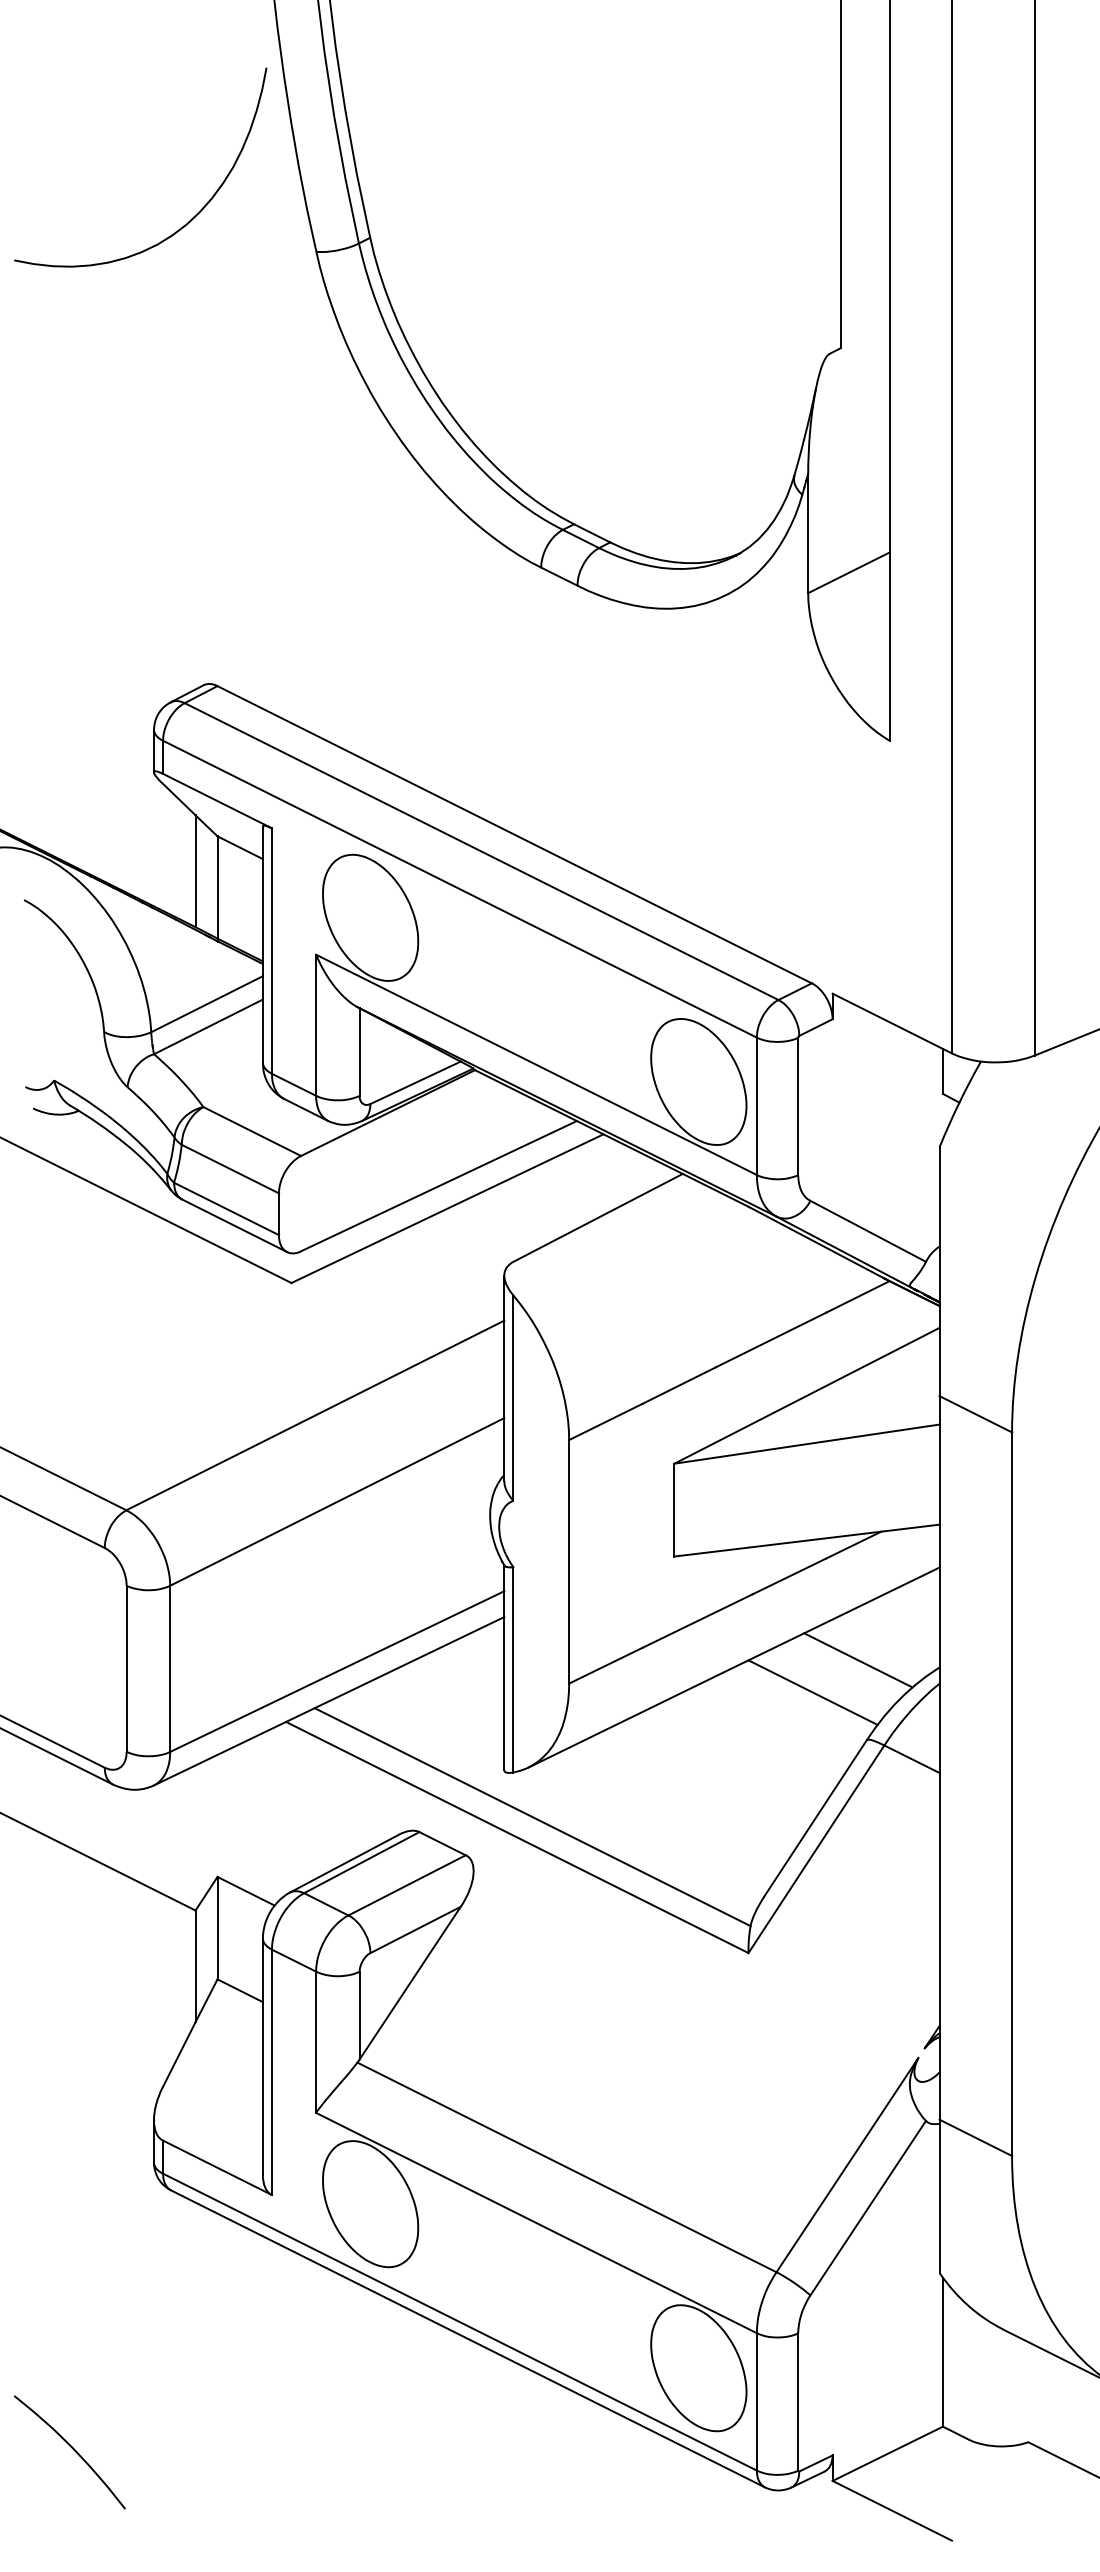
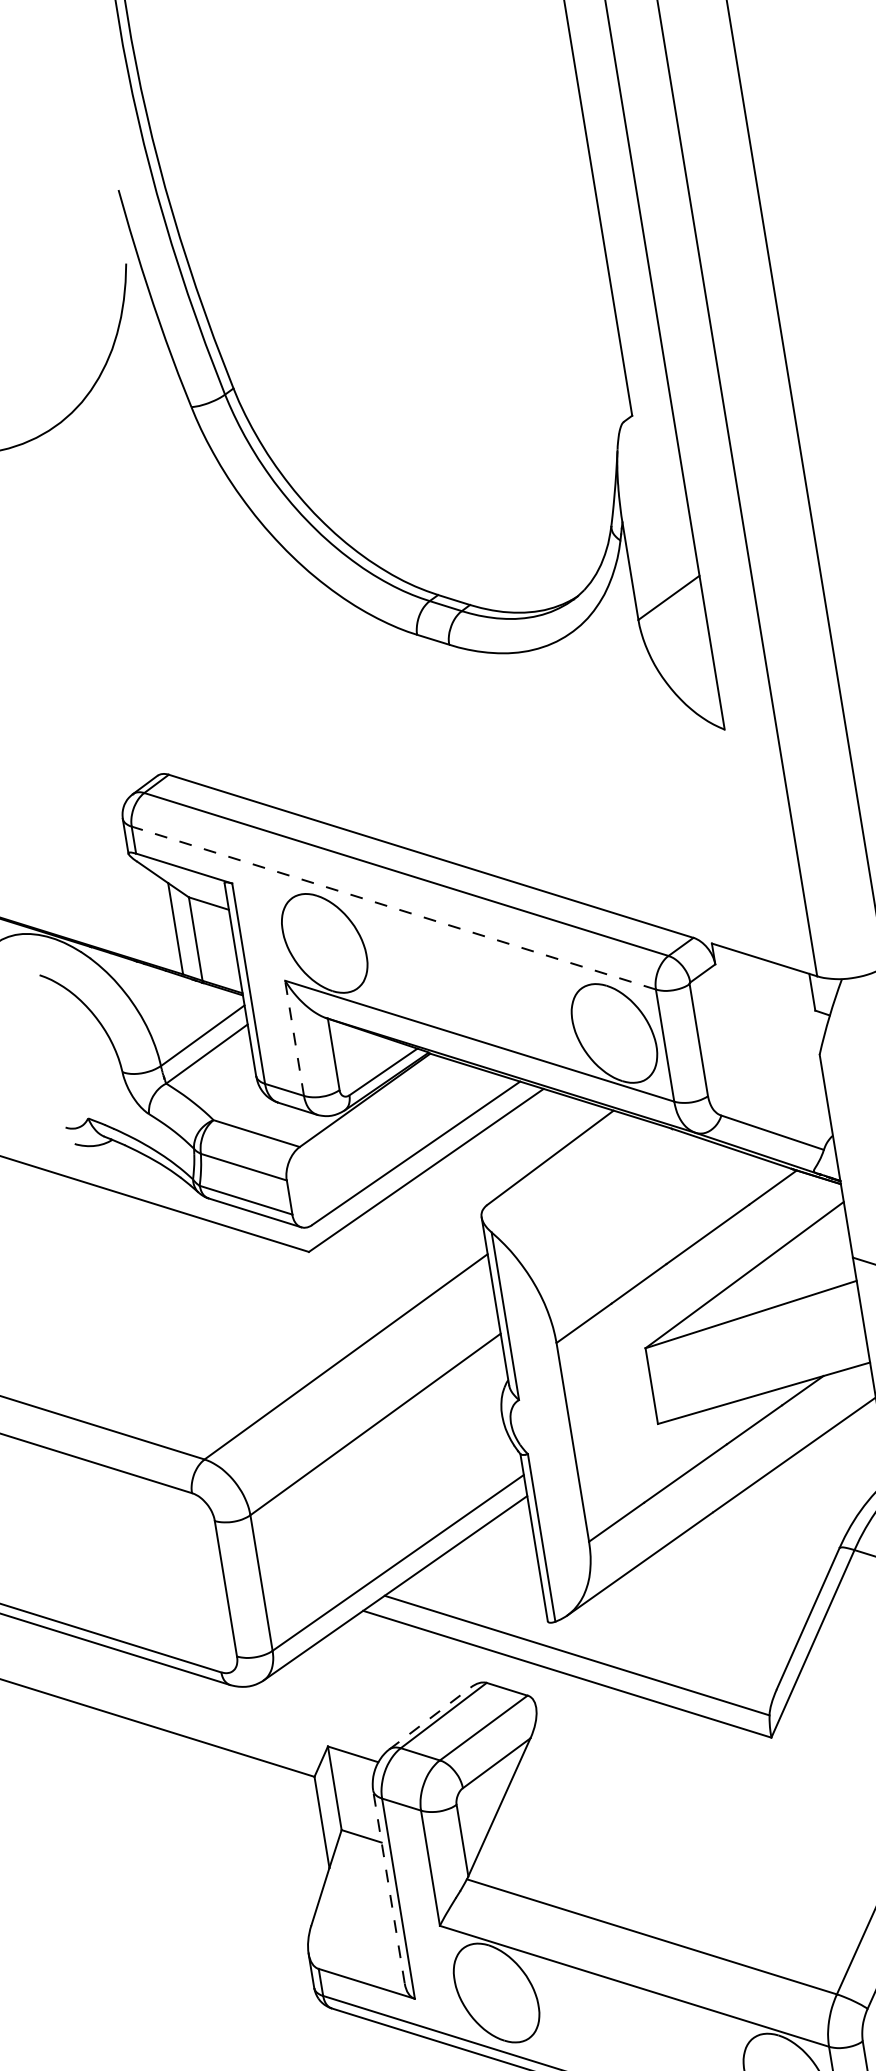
line: (459, 889) -> (393, 908), solid -> dashed
line: (316, 1025) -> (294, 1038), solid -> dashed
line: (858, 1660) -> (822, 1484), removed
line: (812, 1692) -> (788, 1516), removed
line: (344, 1863) -> (429, 1718), solid -> dashed
line: (262, 2056) -> (388, 1887), solid -> dashed

